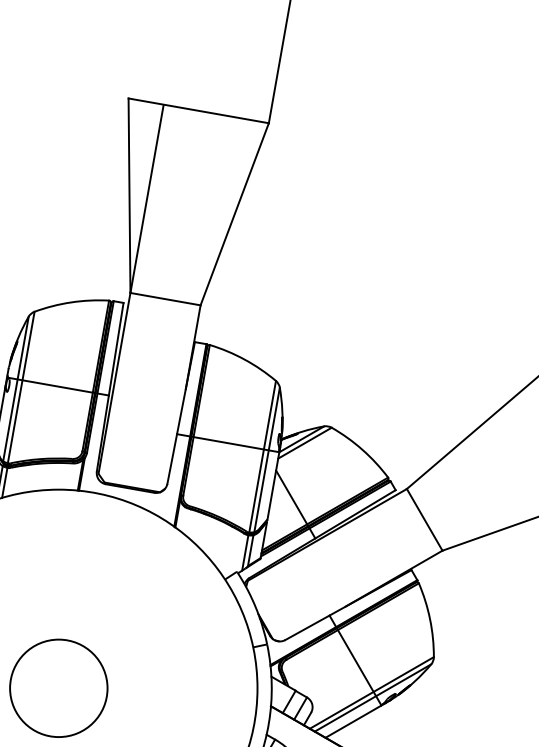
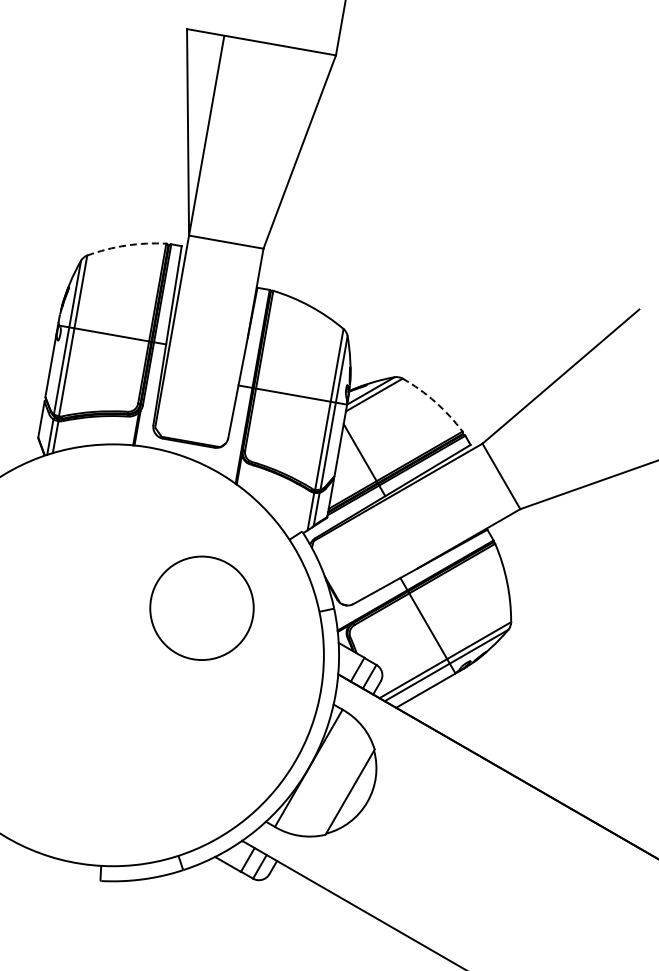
arc: (71, 302) -> (126, 245), solid -> dashed
arc: (362, 450) -> (435, 402), solid -> dashed
circle: (58, 687) -> (201, 607), moved

